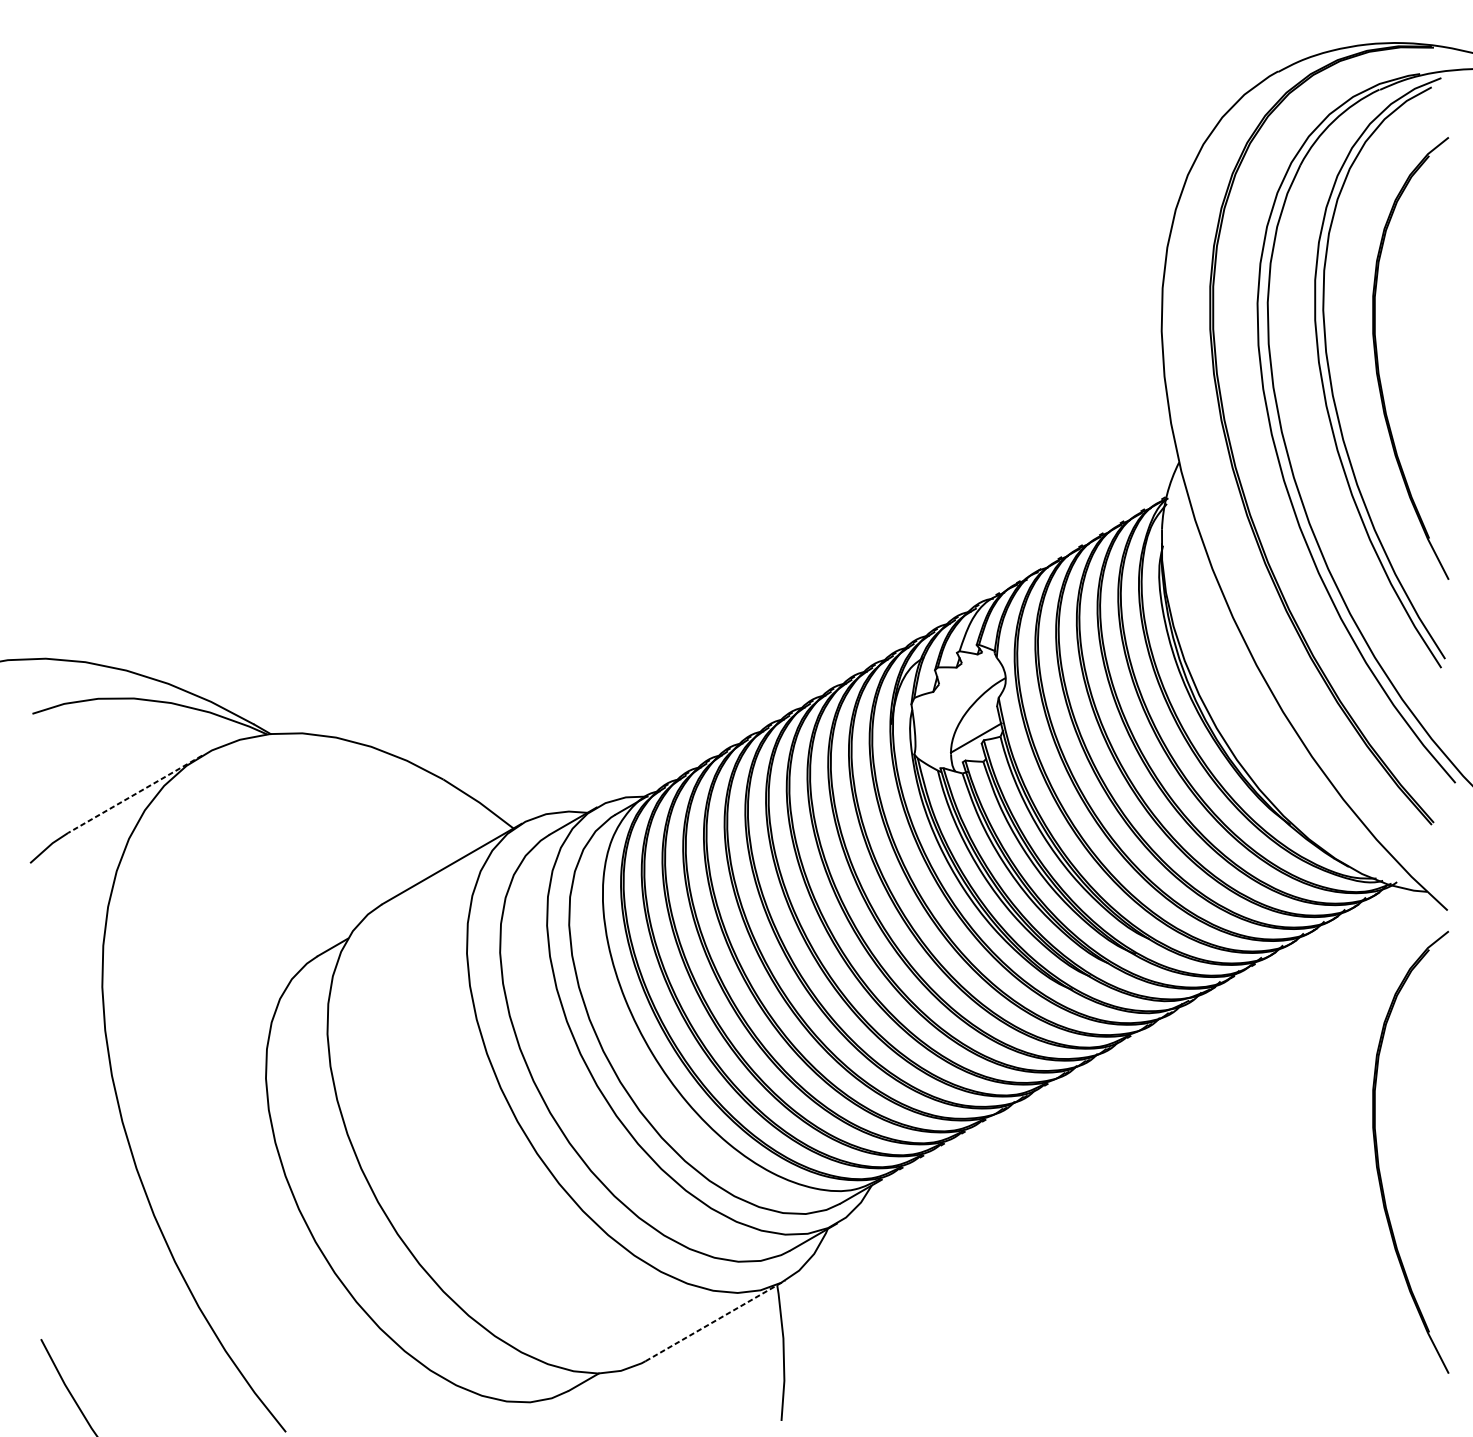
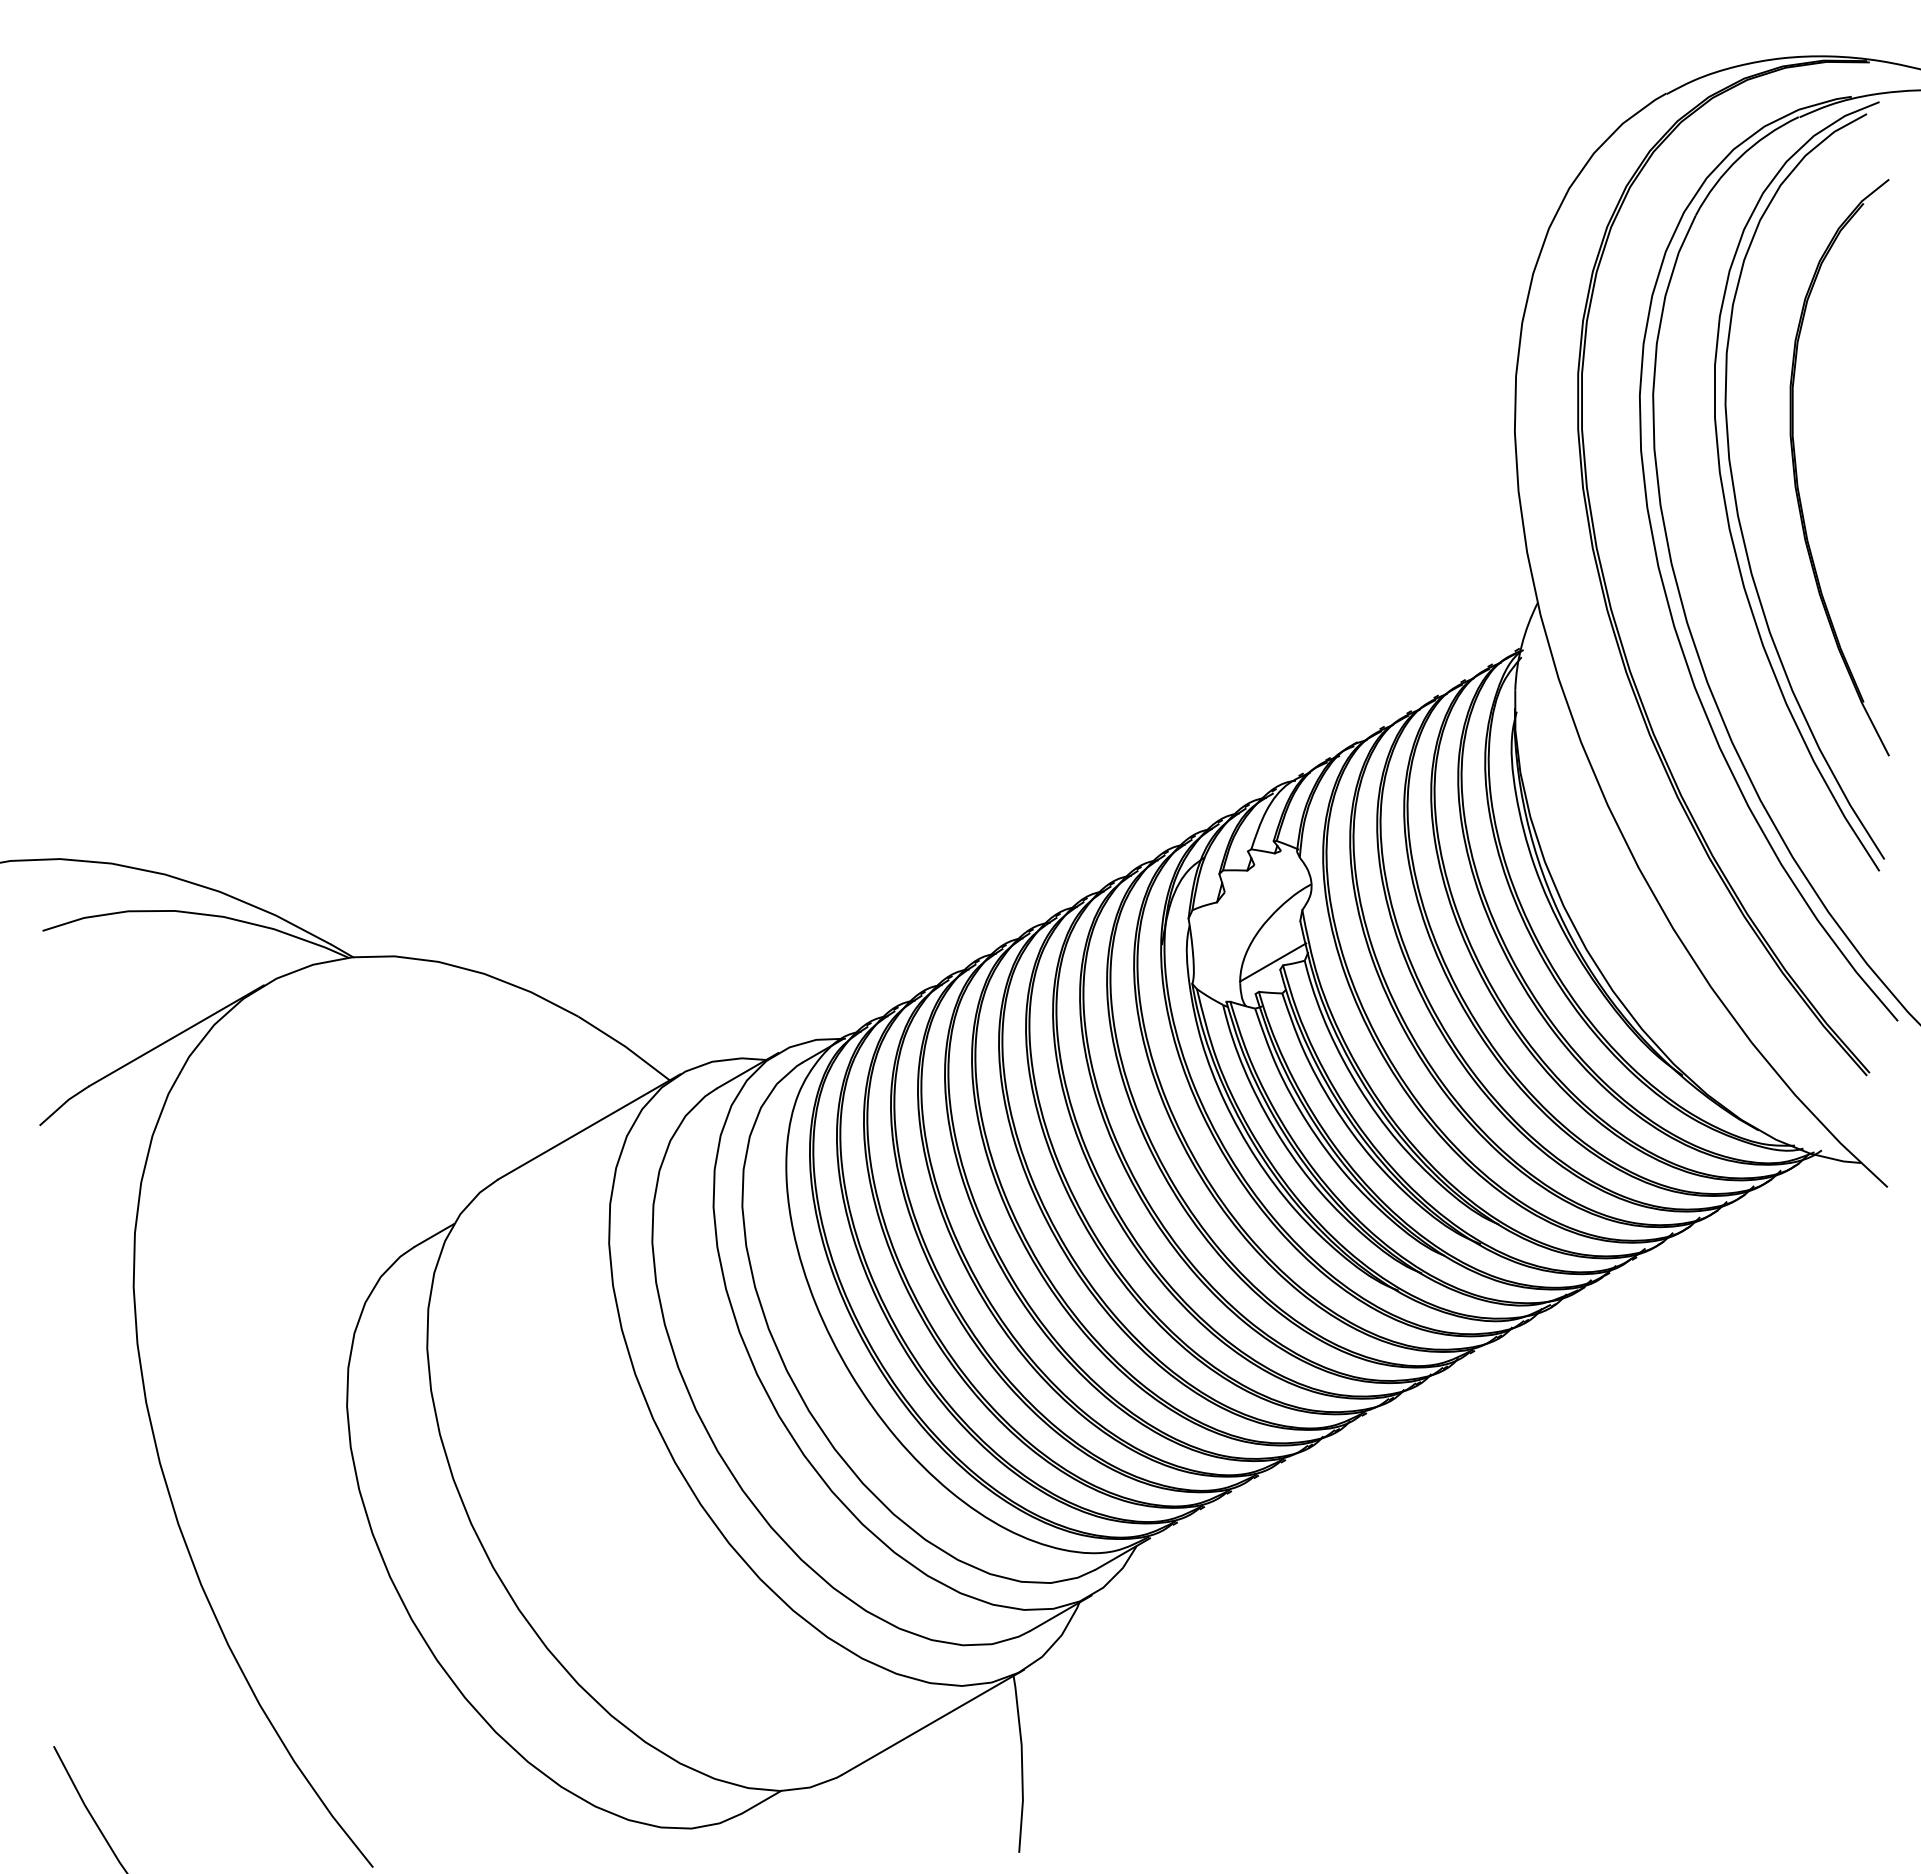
line: (135, 794) -> (176, 1035), dashed -> solid
part: (1378, 1156) -> (1797, 1507), removed
line: (715, 1320) -> (933, 1722), dashed -> solid

